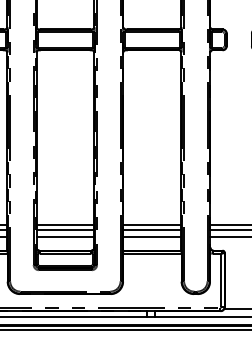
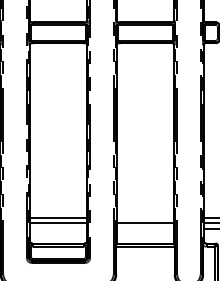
line: (152, 225) -> (145, 218), removed
line: (65, 236) -> (58, 229), removed
line: (152, 236) -> (145, 229), removed

